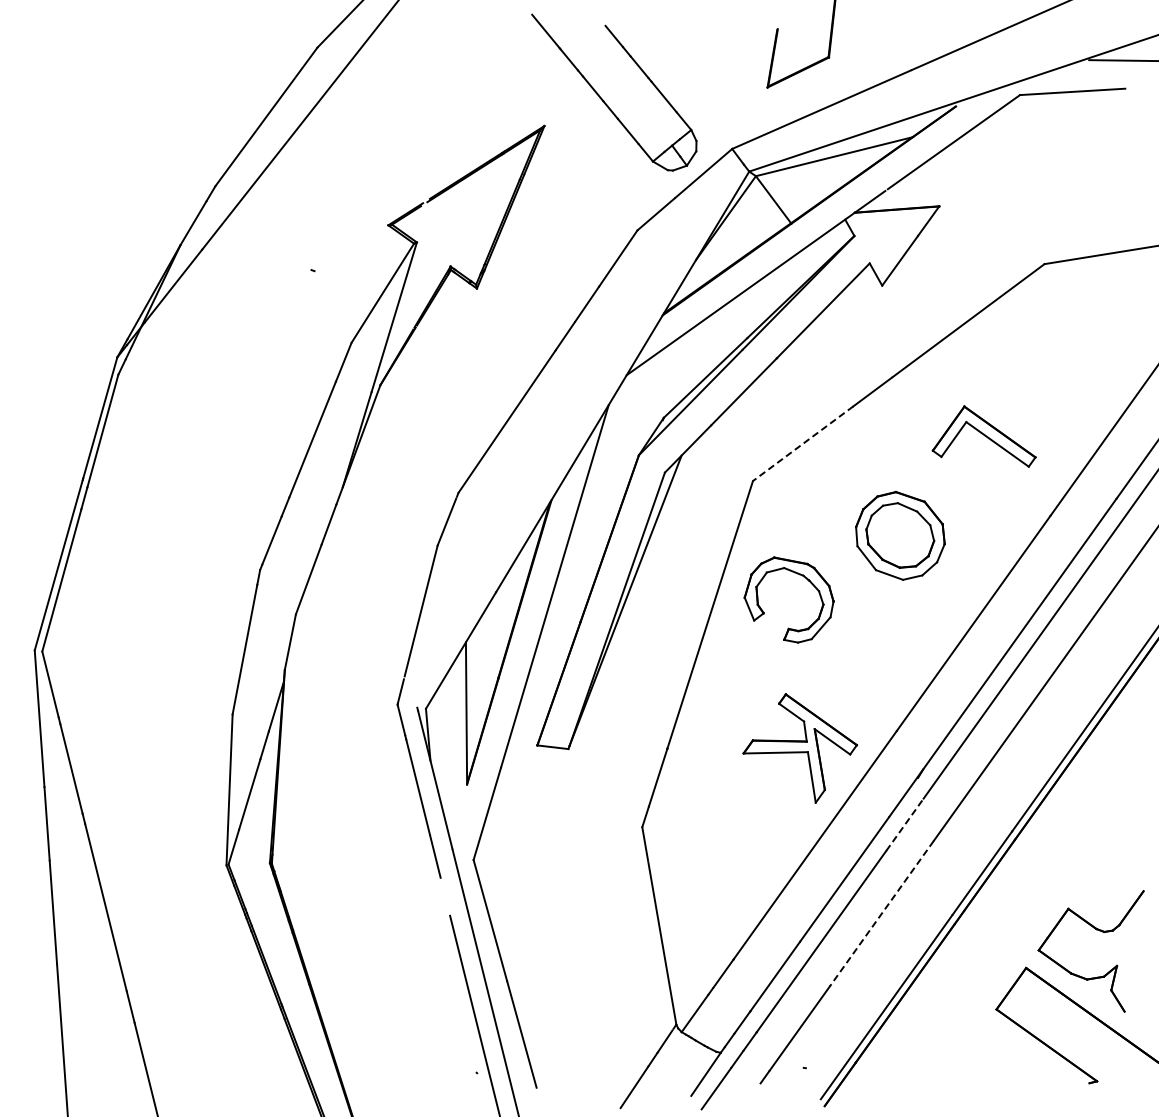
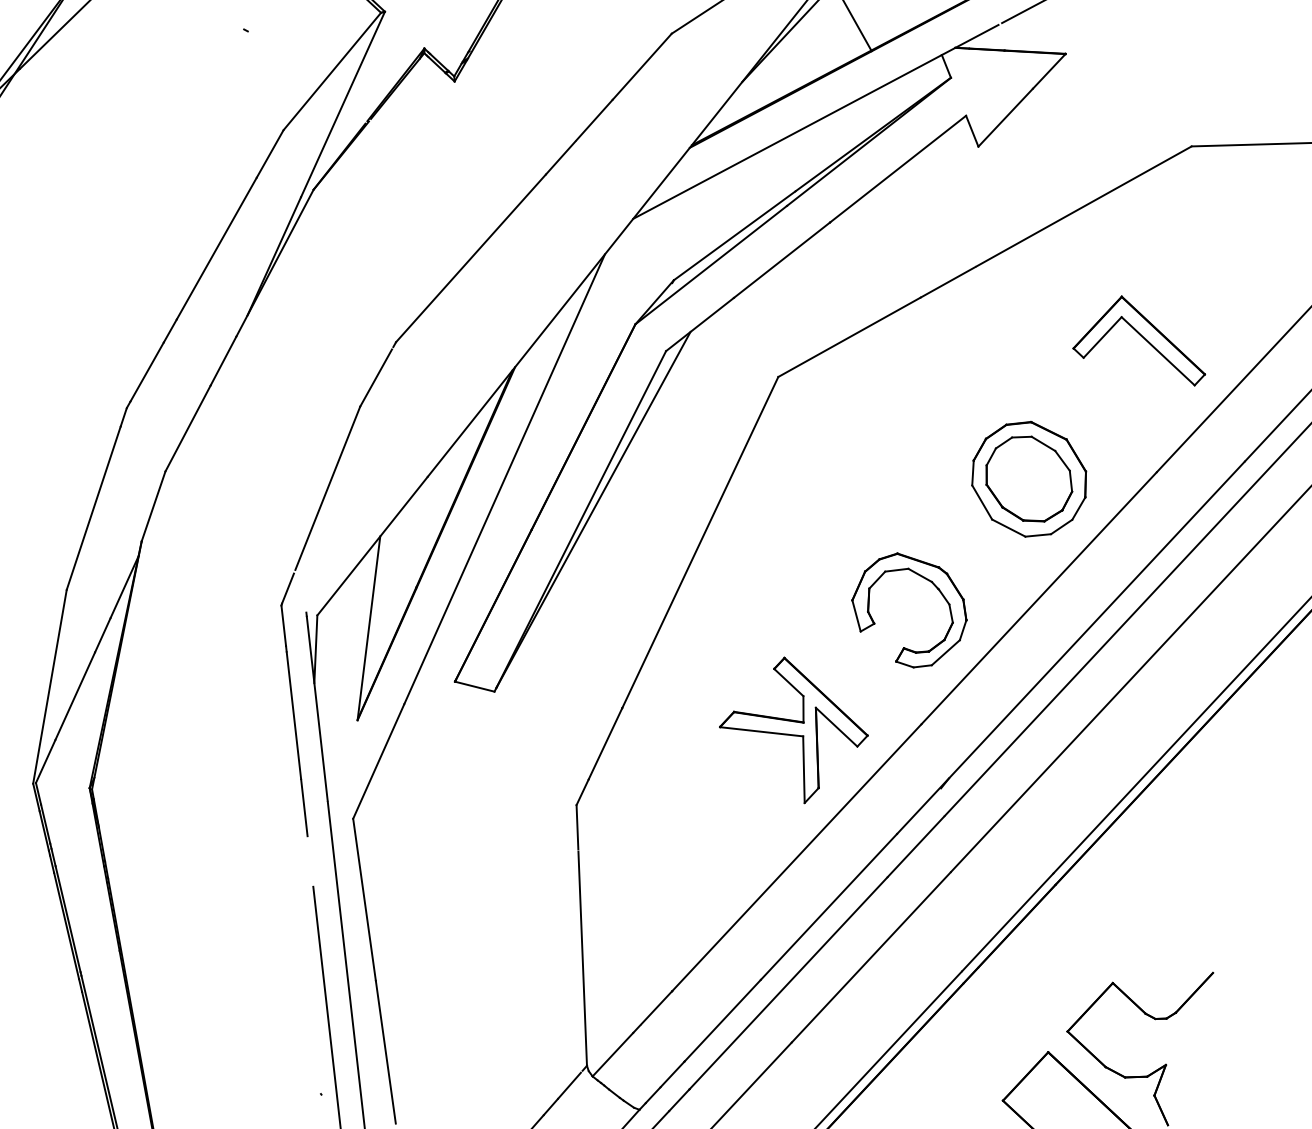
part: (983, 436) -> (1141, 338), moved
line: (803, 443) -> (849, 337), dashed -> solid
part: (900, 535) -> (1029, 478), moved
part: (799, 575) -> (926, 581), moved
line: (904, 824) -> (915, 846), dashed -> solid
line: (881, 914) -> (870, 958), dashed -> solid

